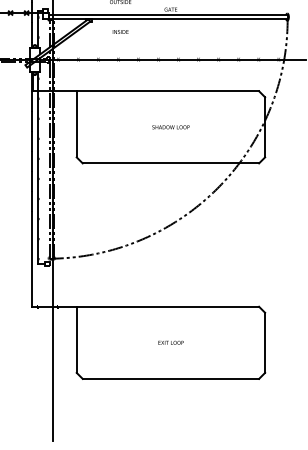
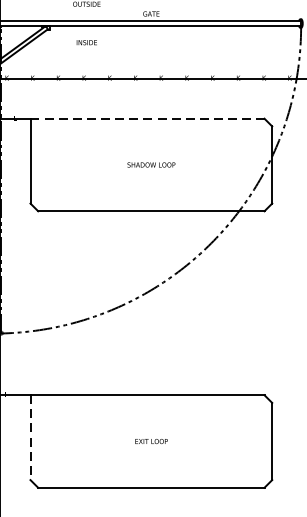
line: (168, 91) -> (148, 119), solid -> dashed
line: (76, 340) -> (30, 438), solid -> dashed

